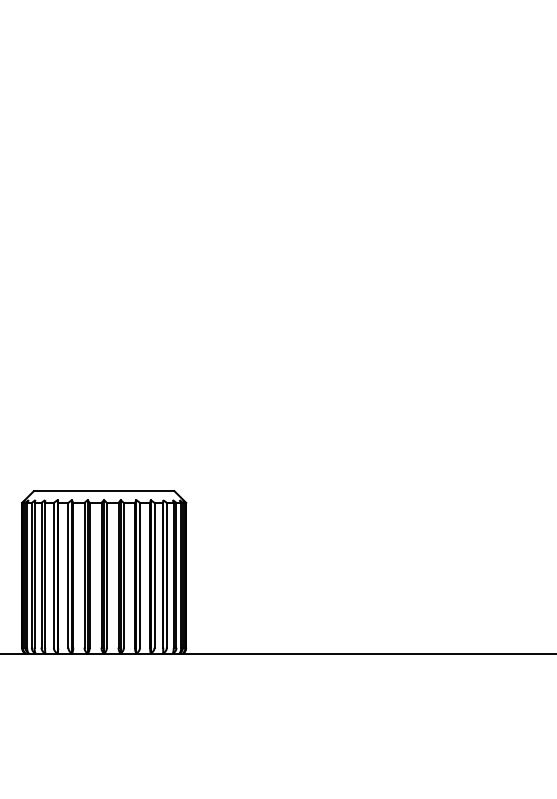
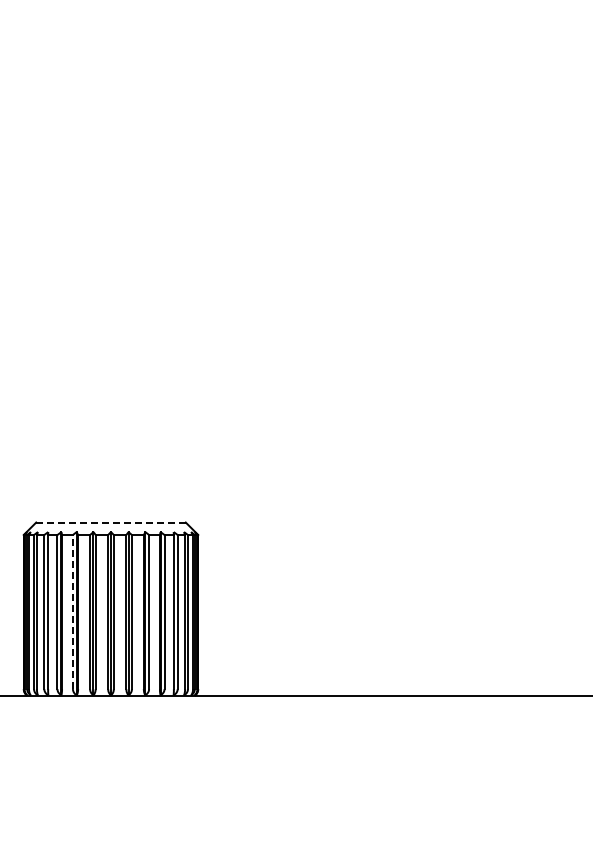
line: (104, 491) -> (111, 522), solid -> dashed
line: (67, 574) -> (72, 611), solid -> dashed

